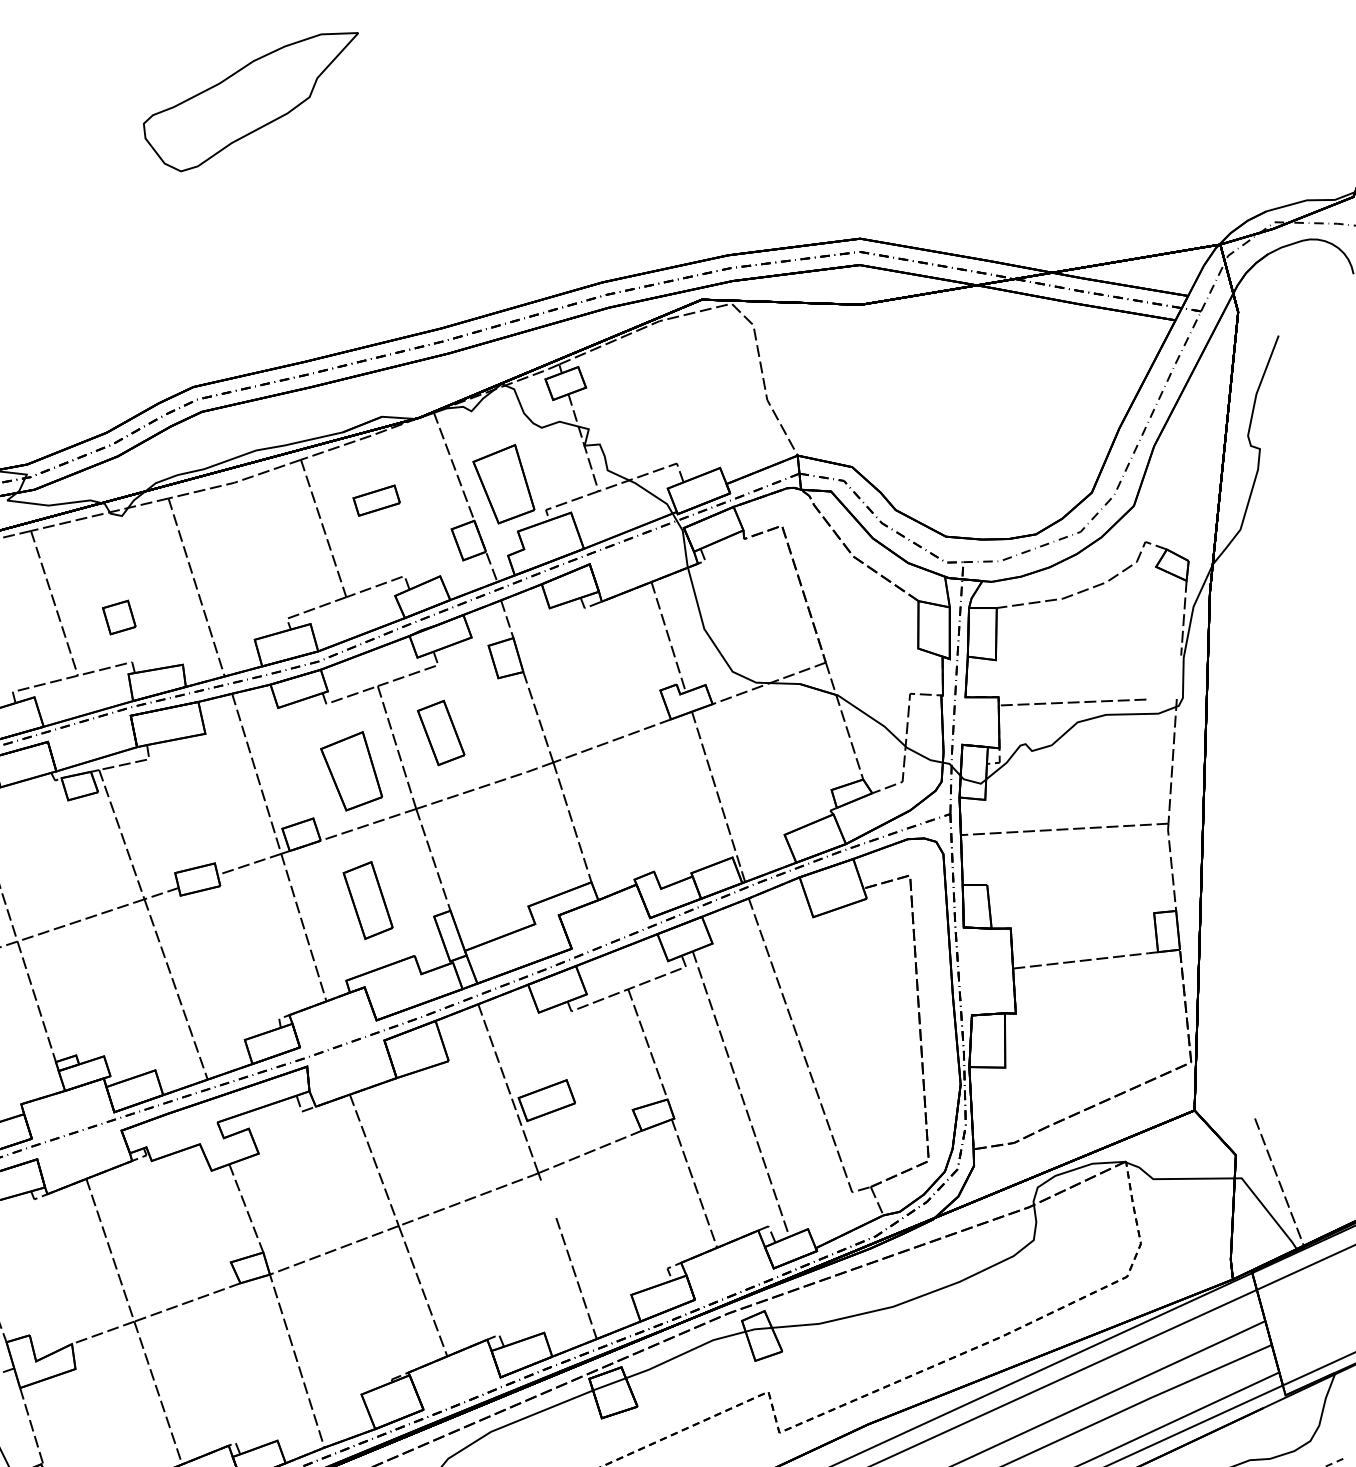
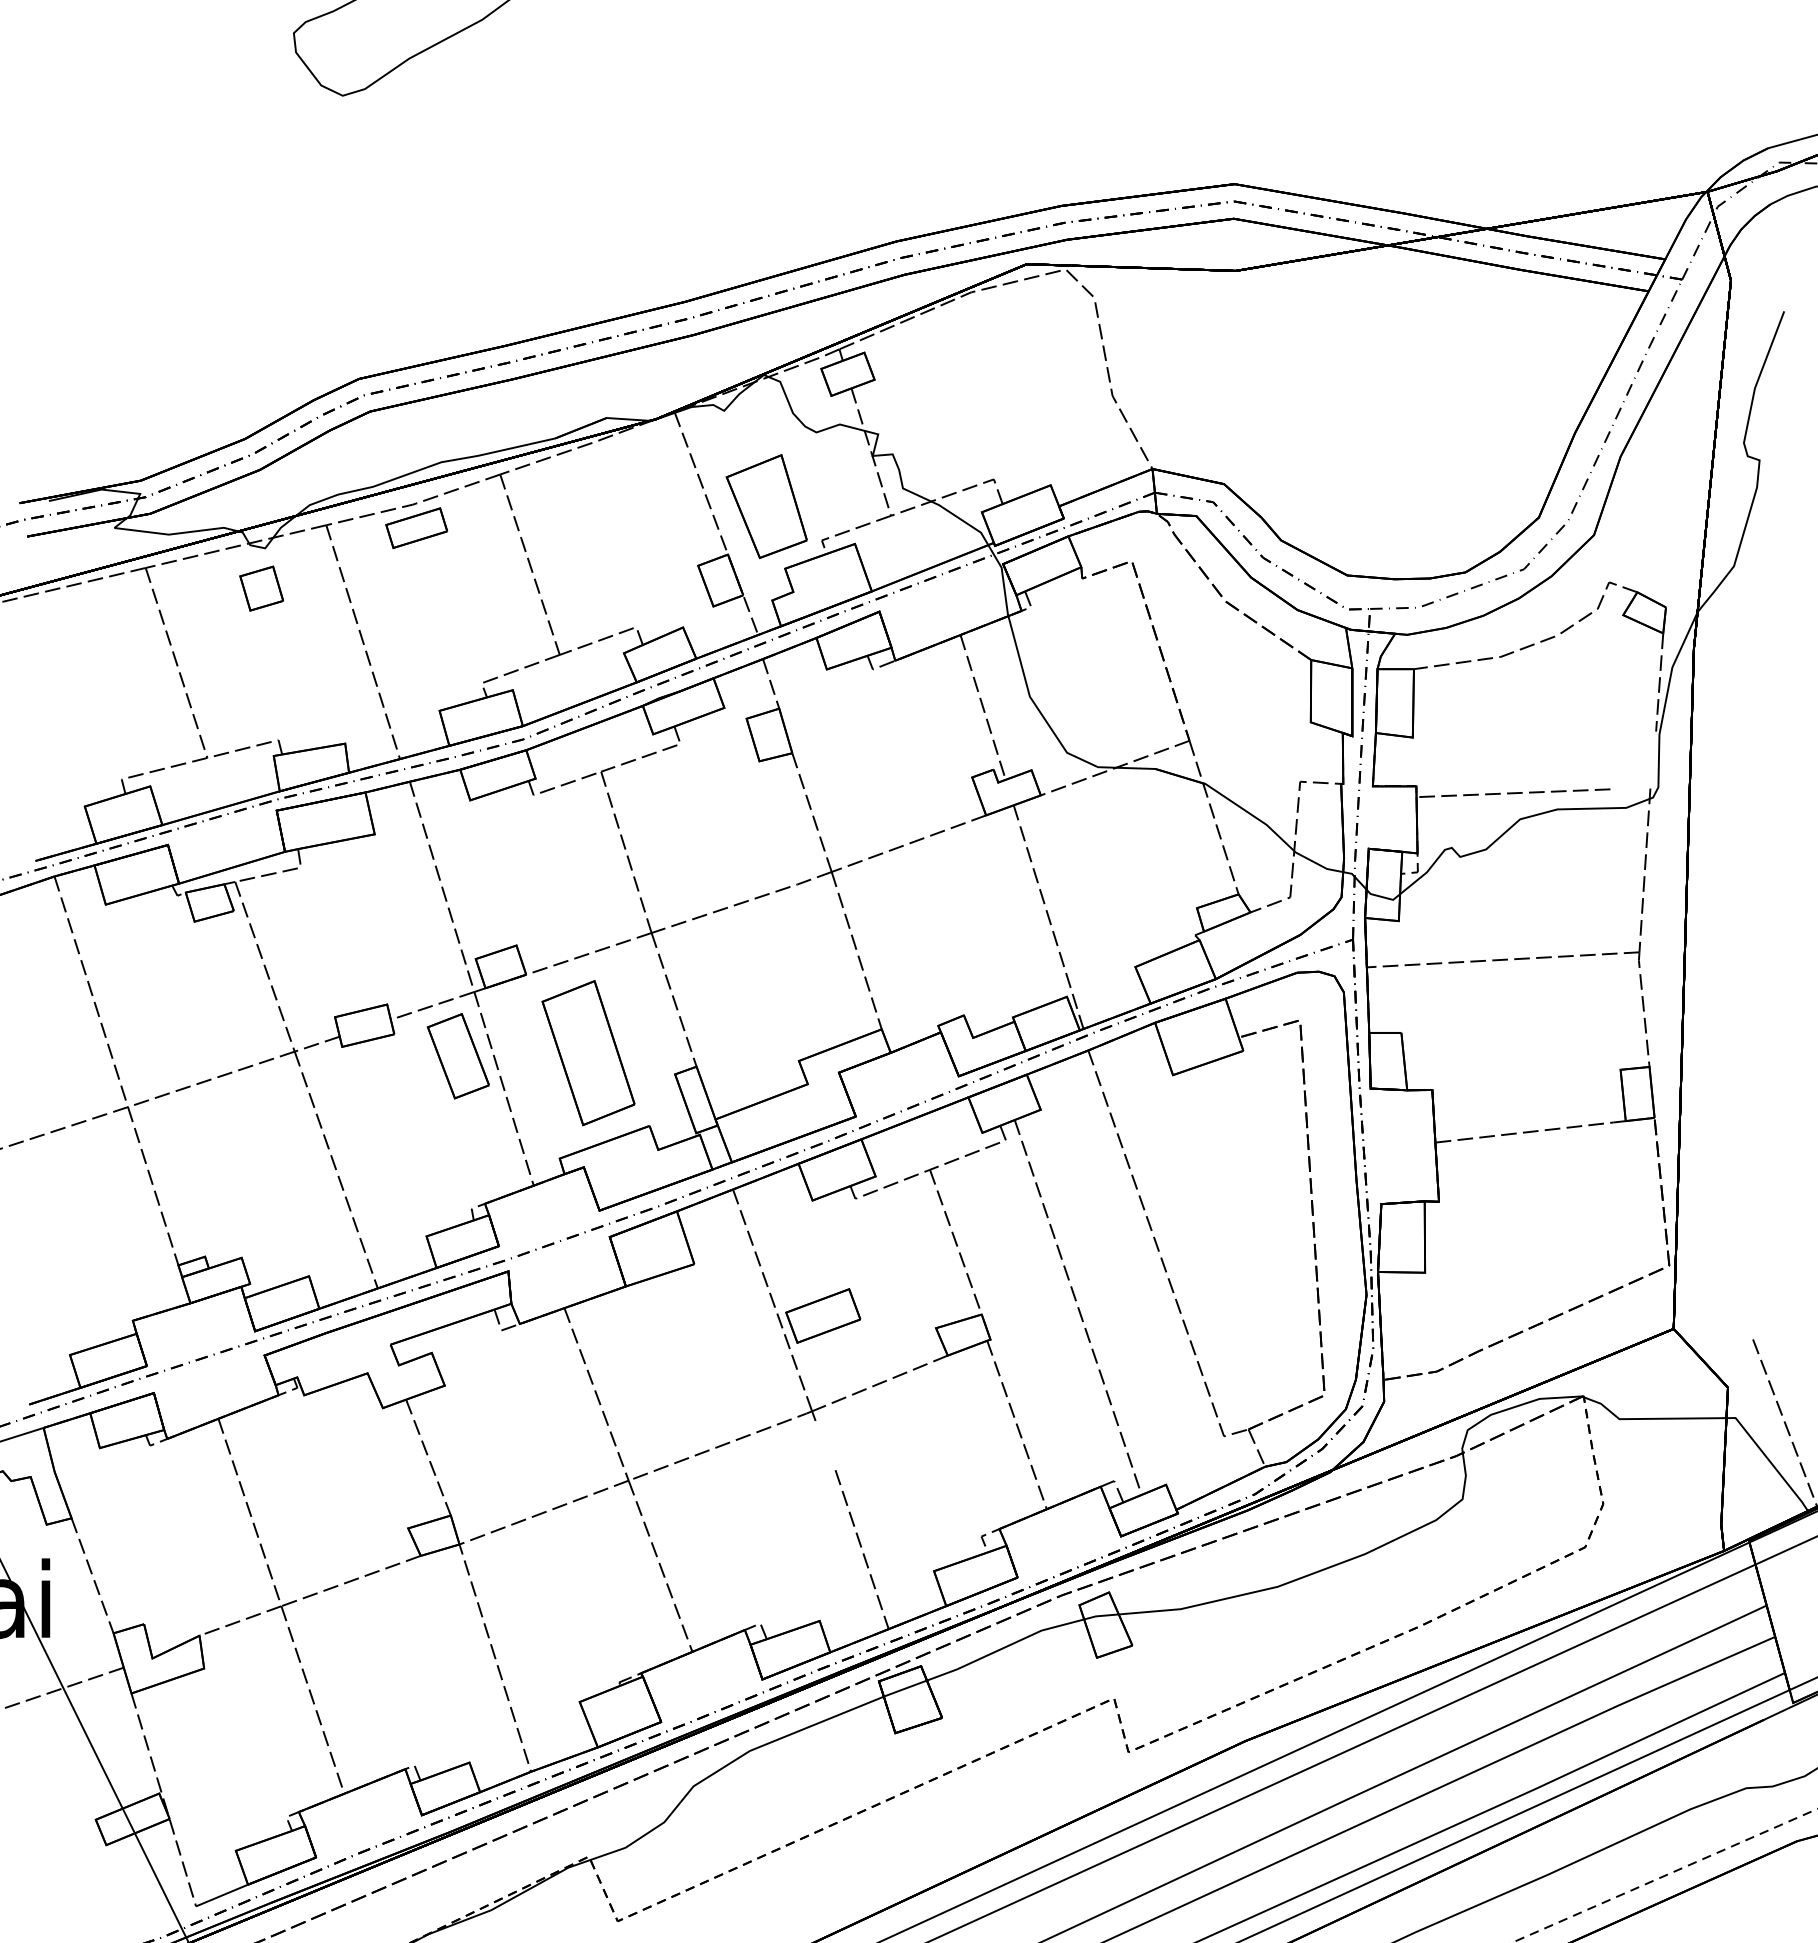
part: (376, 500) -> (416, 527), moved
part: (119, 617) -> (261, 588), moved
part: (440, 733) -> (457, 1056), moved
part: (351, 771) -> (566, 883), removed
part: (368, 900) -> (588, 1053), size x1.43

